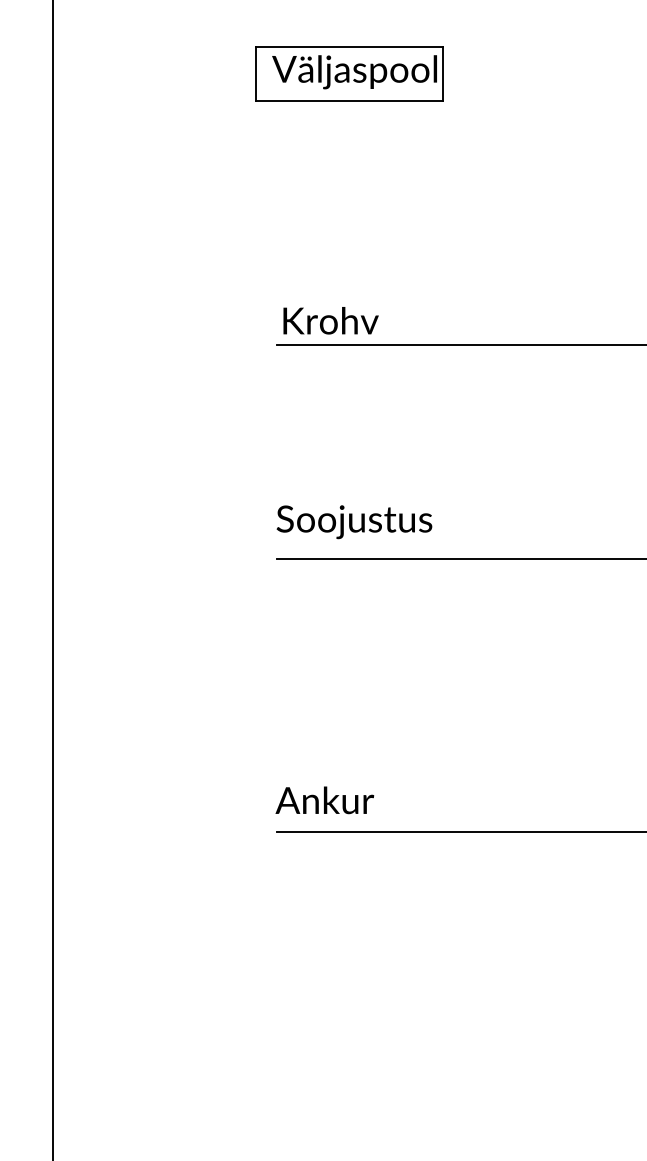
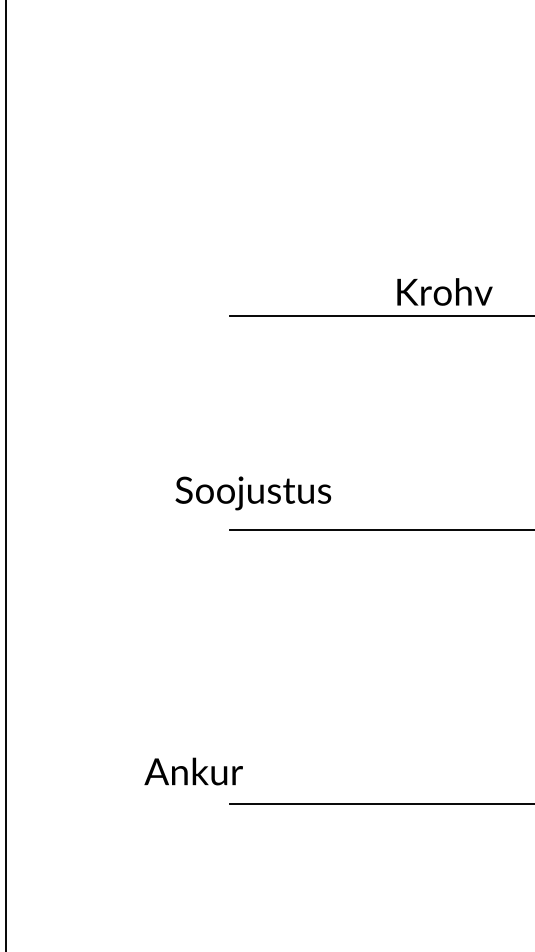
part: (349, 73) -> (302, 44), removed
text: (330, 320) -> (444, 291), moved
text: (354, 522) -> (253, 493), moved
text: (324, 800) -> (193, 771), moved

